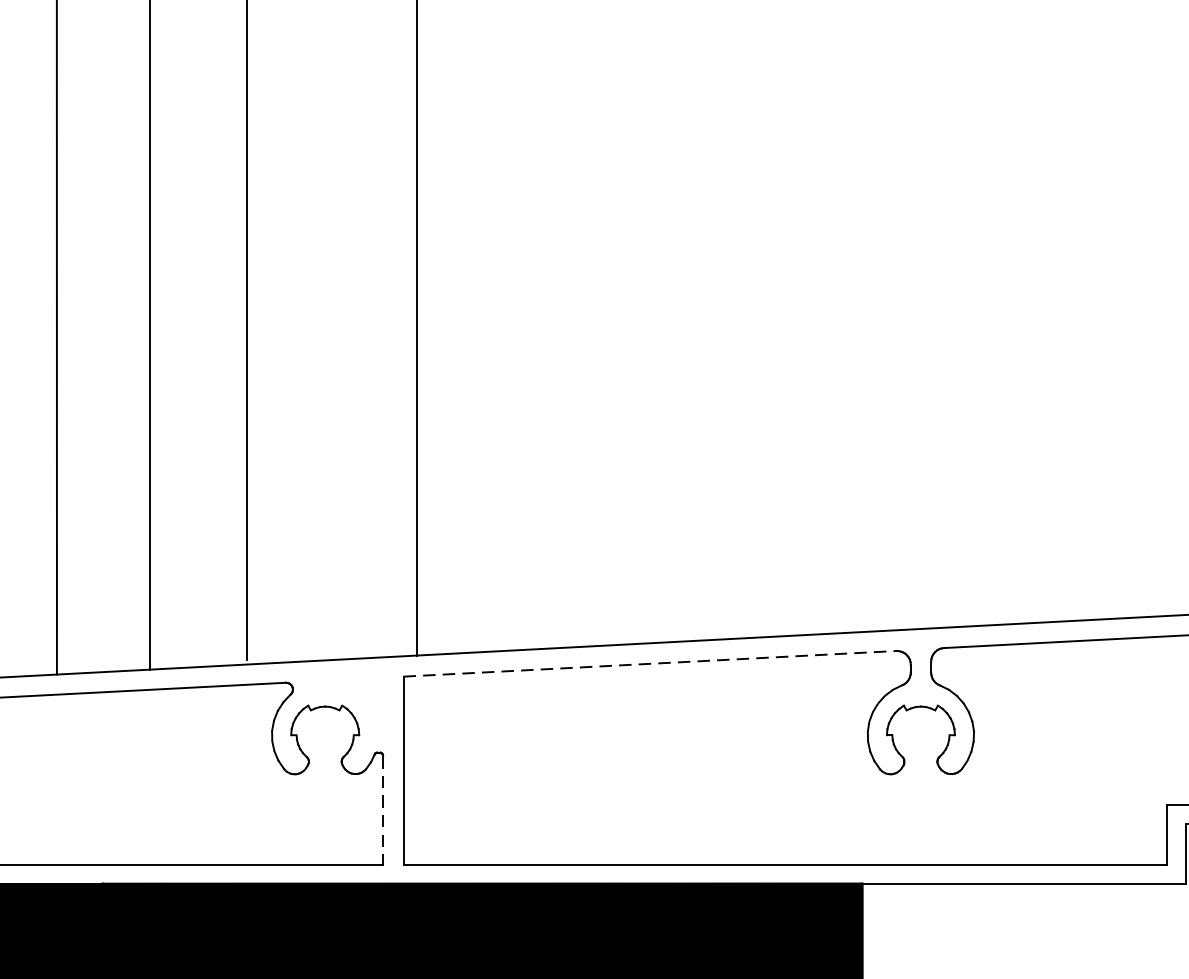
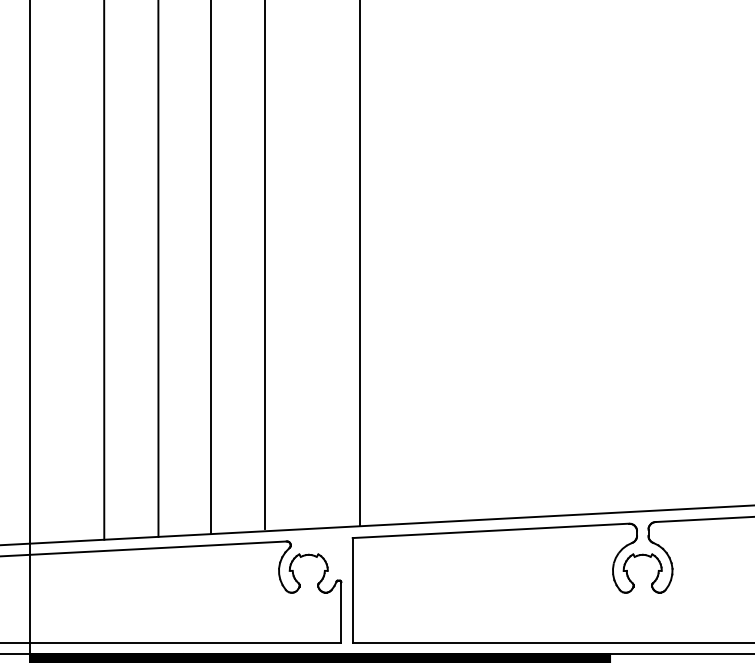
line: (651, 663) -> (491, 530), dashed -> solid
line: (383, 811) -> (341, 613), dashed -> solid

